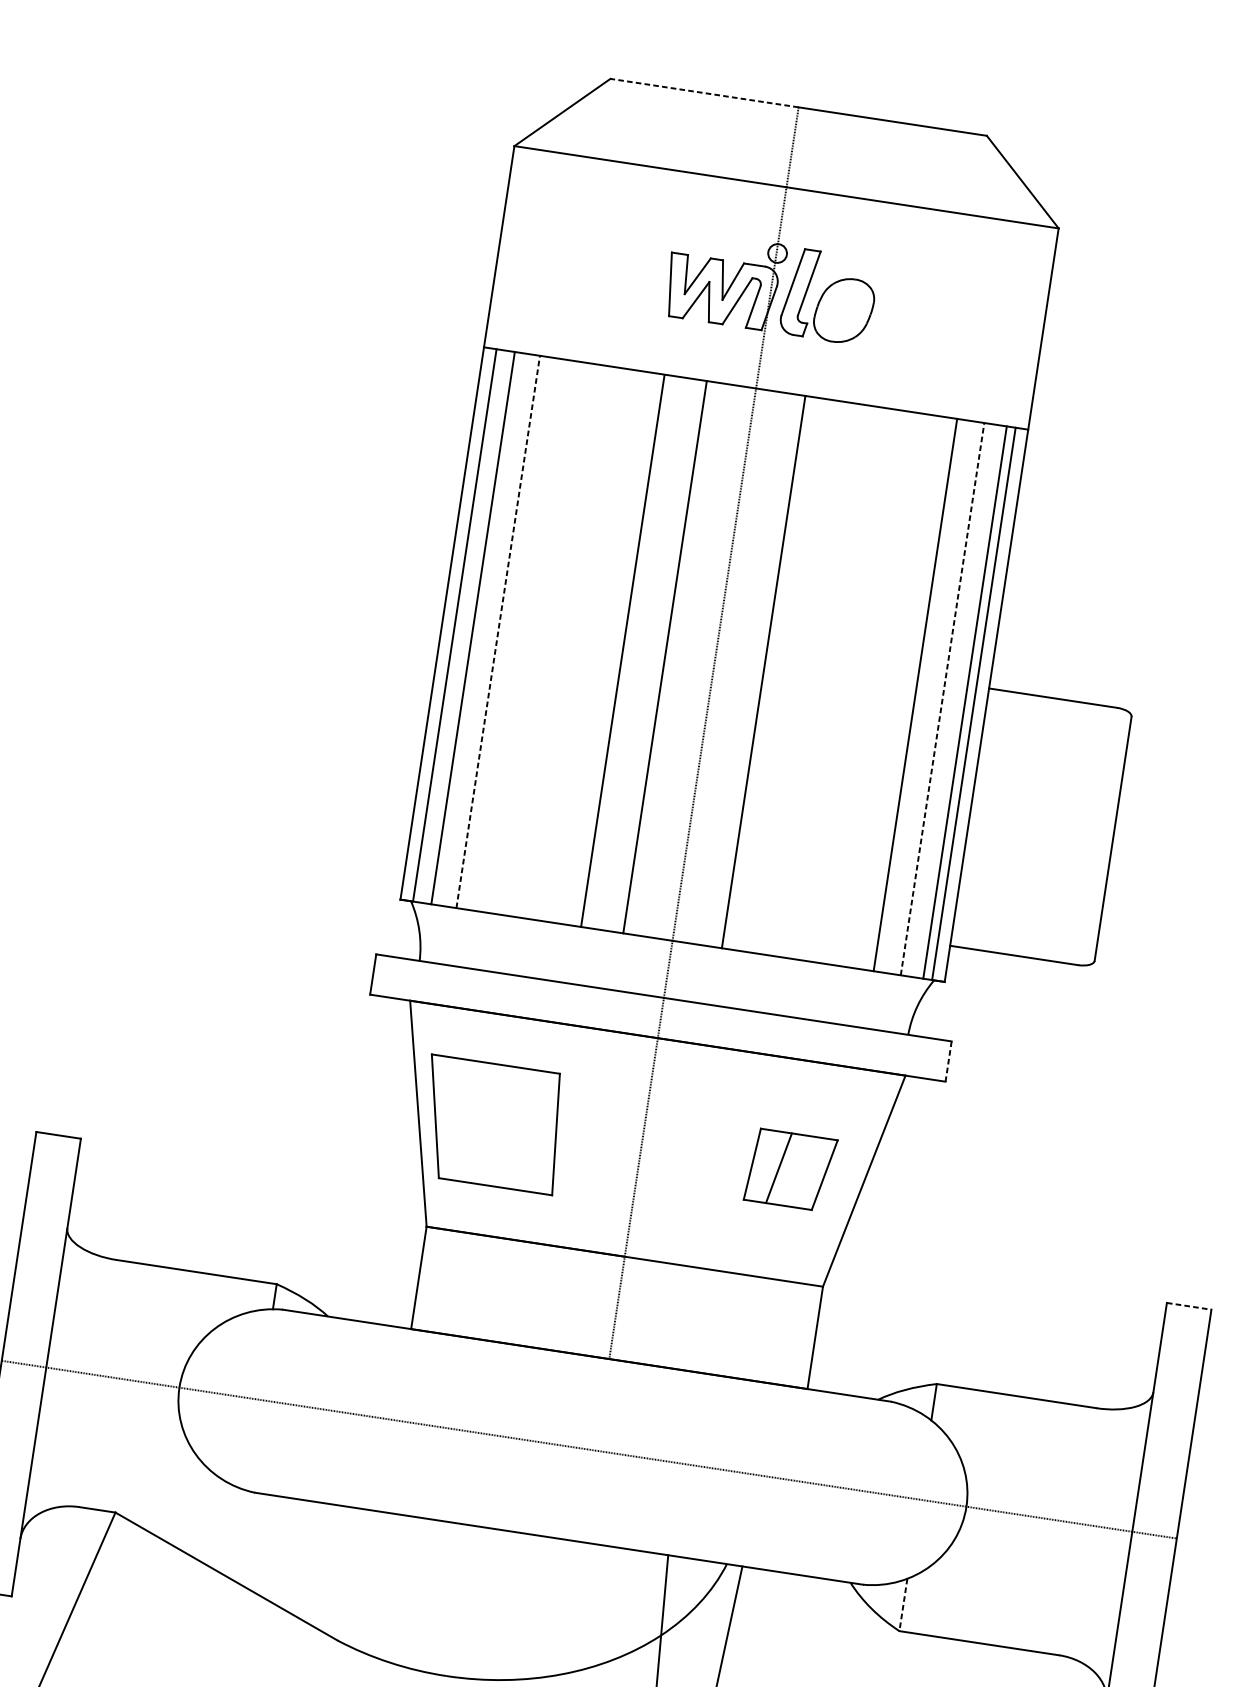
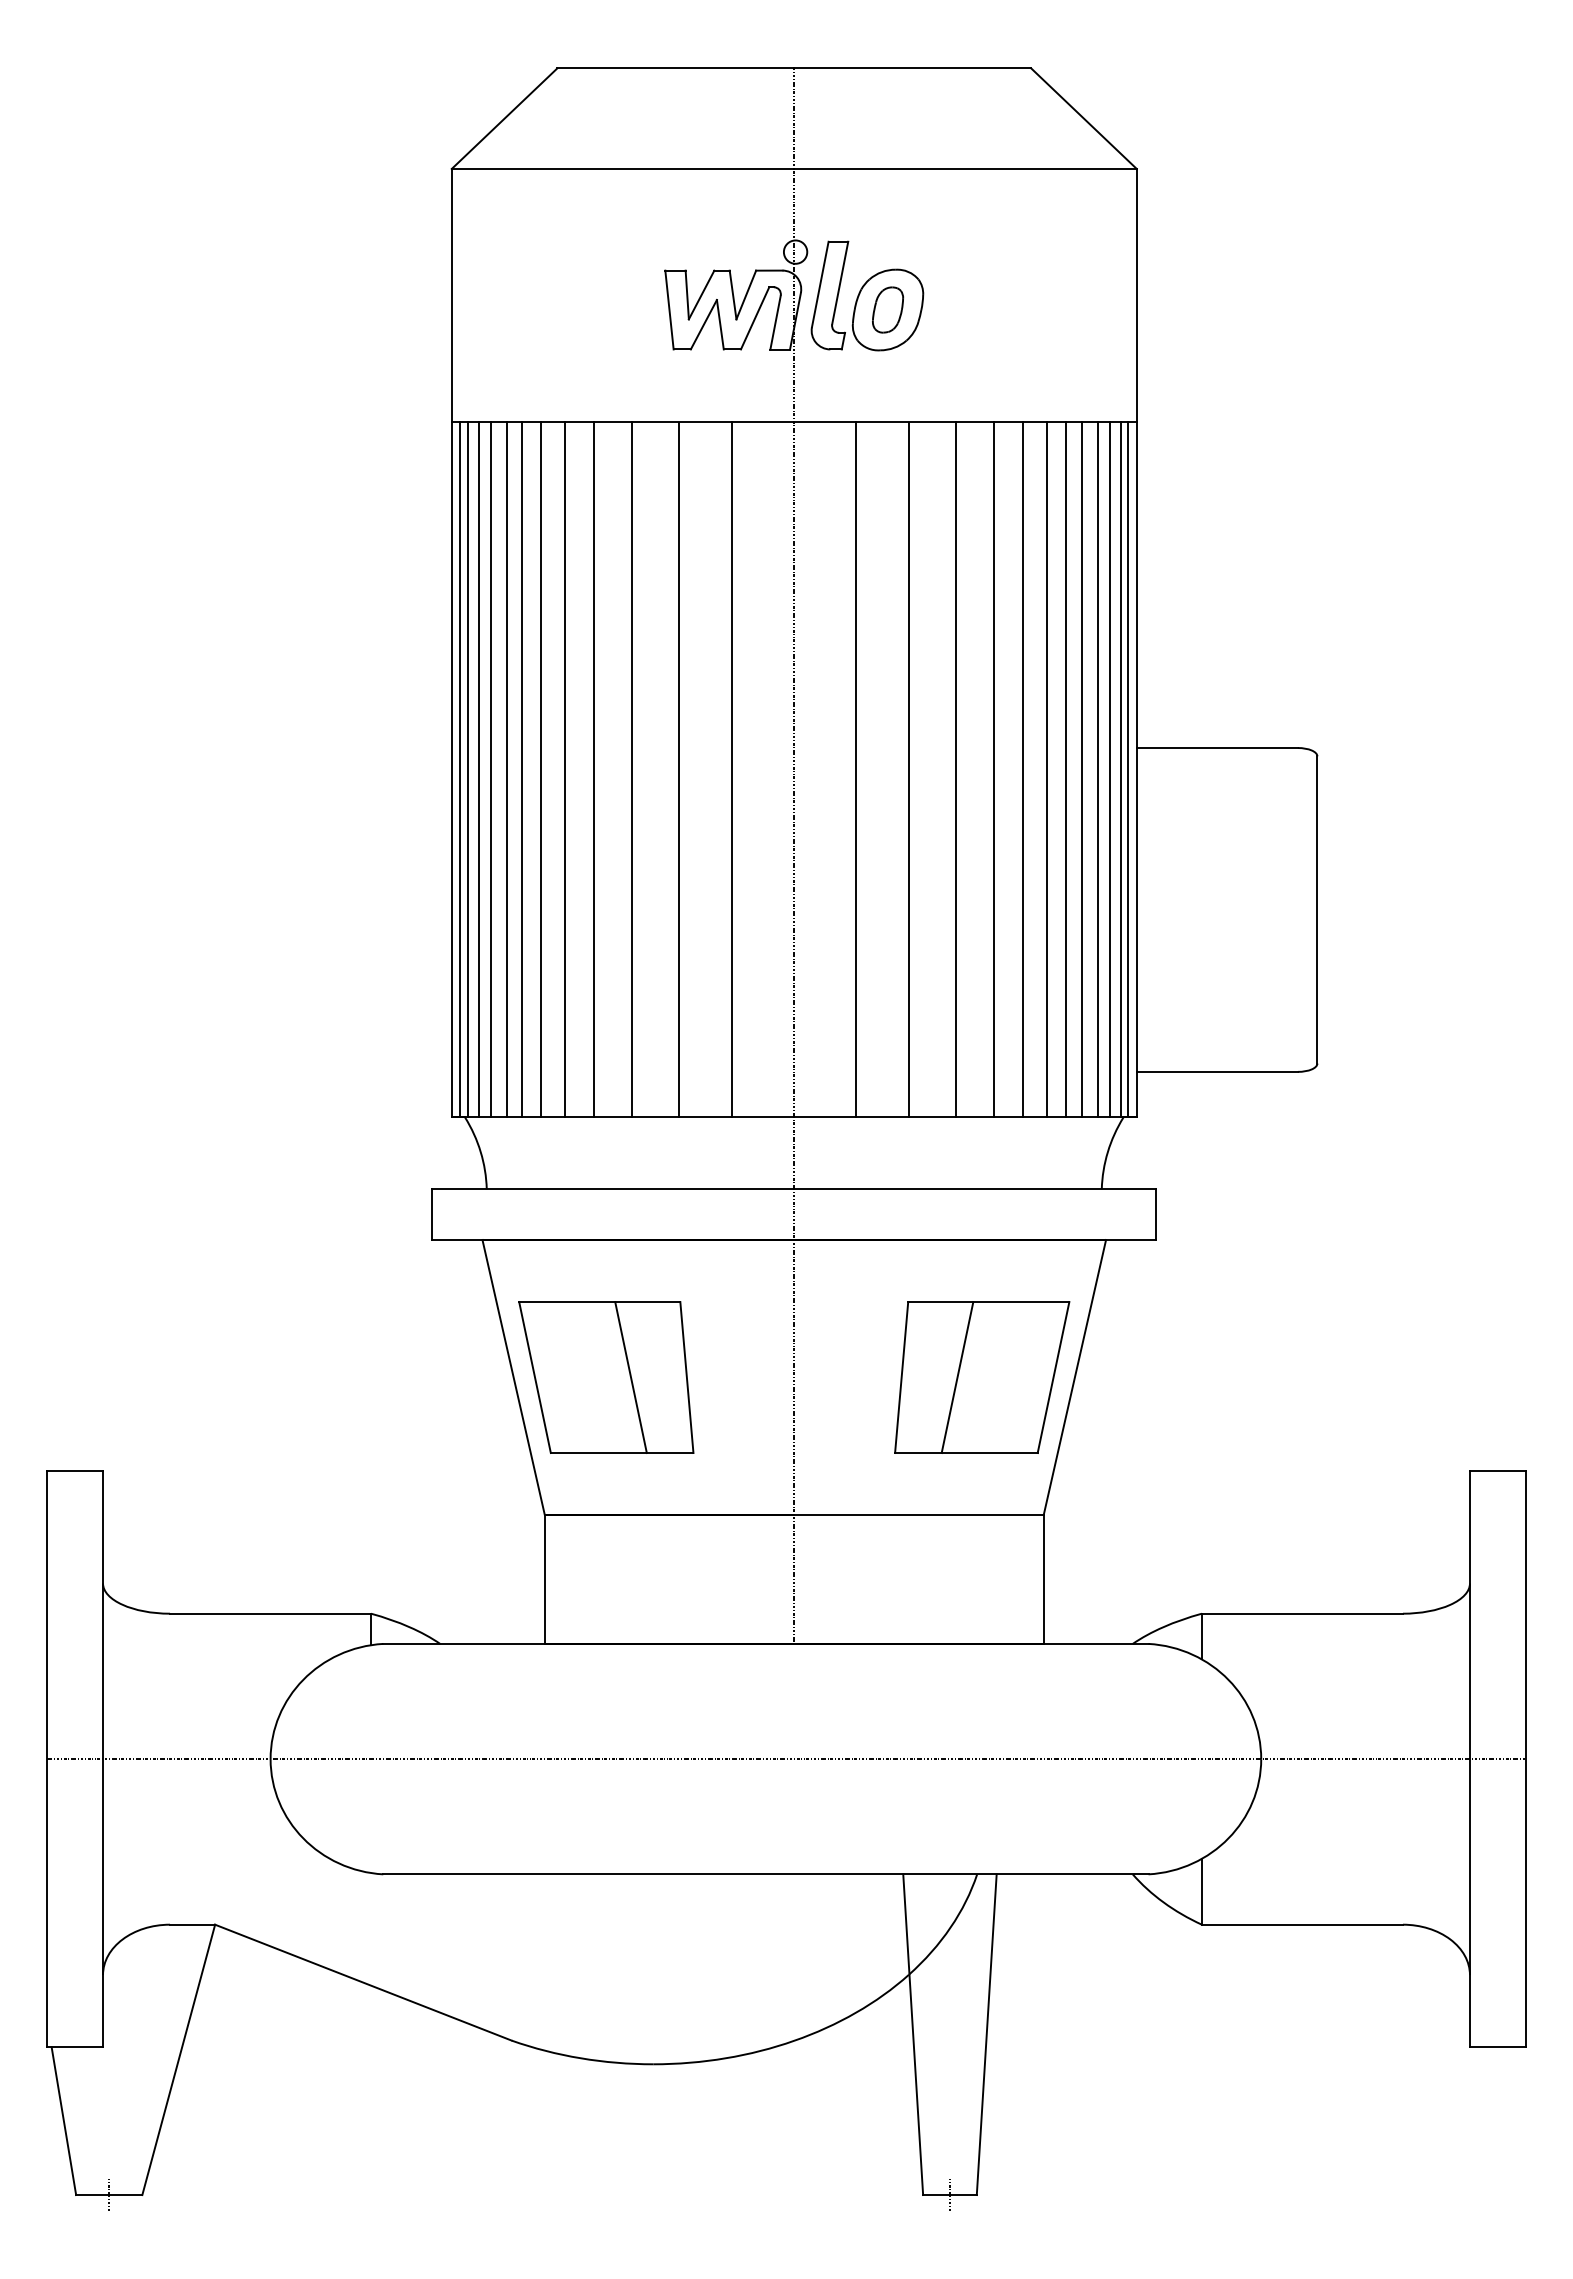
line: (704, 93) -> (675, 68), dashed -> solid
part: (843, 310) -> (887, 309), added
line: (449, 624) -> (460, 769), added
line: (463, 626) -> (478, 769), added
line: (486, 629) -> (507, 769), added
line: (498, 631) -> (522, 769), dashed -> solid
line: (513, 634) -> (541, 769), added
line: (532, 636) -> (565, 769), added
line: (555, 640) -> (594, 769), added
line: (585, 644) -> (632, 769), added
line: (805, 678) -> (909, 769), added
line: (843, 683) -> (956, 769), added
line: (873, 688) -> (994, 769), added
line: (896, 691) -> (1023, 769), added
line: (930, 697) -> (1066, 769), added
line: (942, 698) -> (1081, 769), dashed -> solid
line: (955, 700) -> (1097, 769), added
line: (979, 704) -> (1128, 769), added
line: (948, 1062) -> (1156, 1215), dashed -> solid
line: (511, 1127) -> (630, 1377), added
part: (790, 1170) -> (982, 1377), size x1.67
line: (1189, 1306) -> (1498, 1471), dashed -> solid
line: (903, 1604) -> (1201, 1891), dashed -> solid

